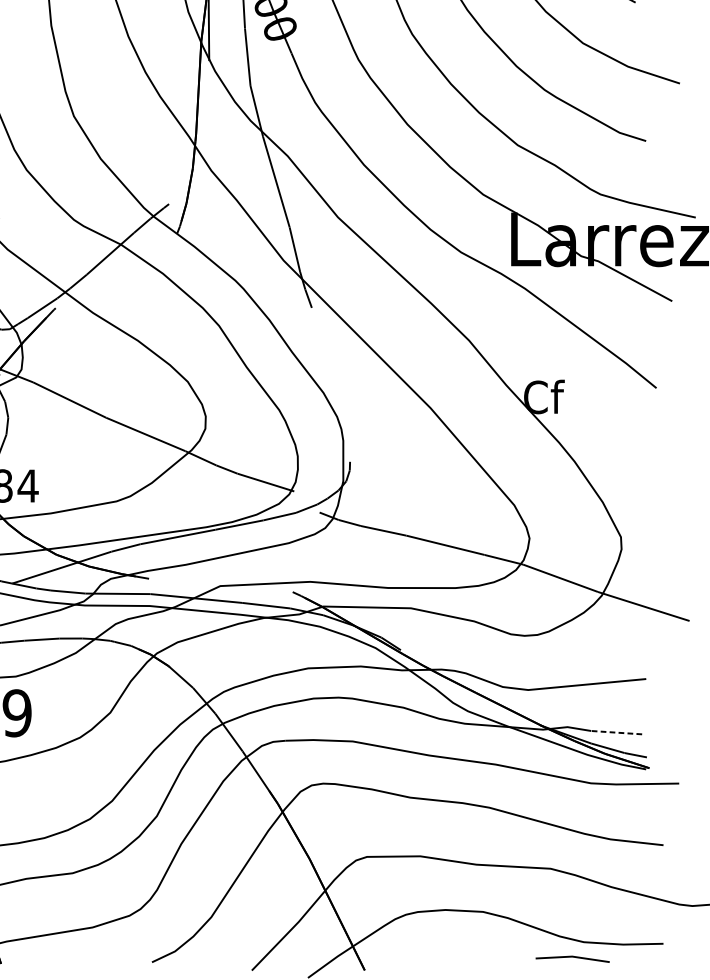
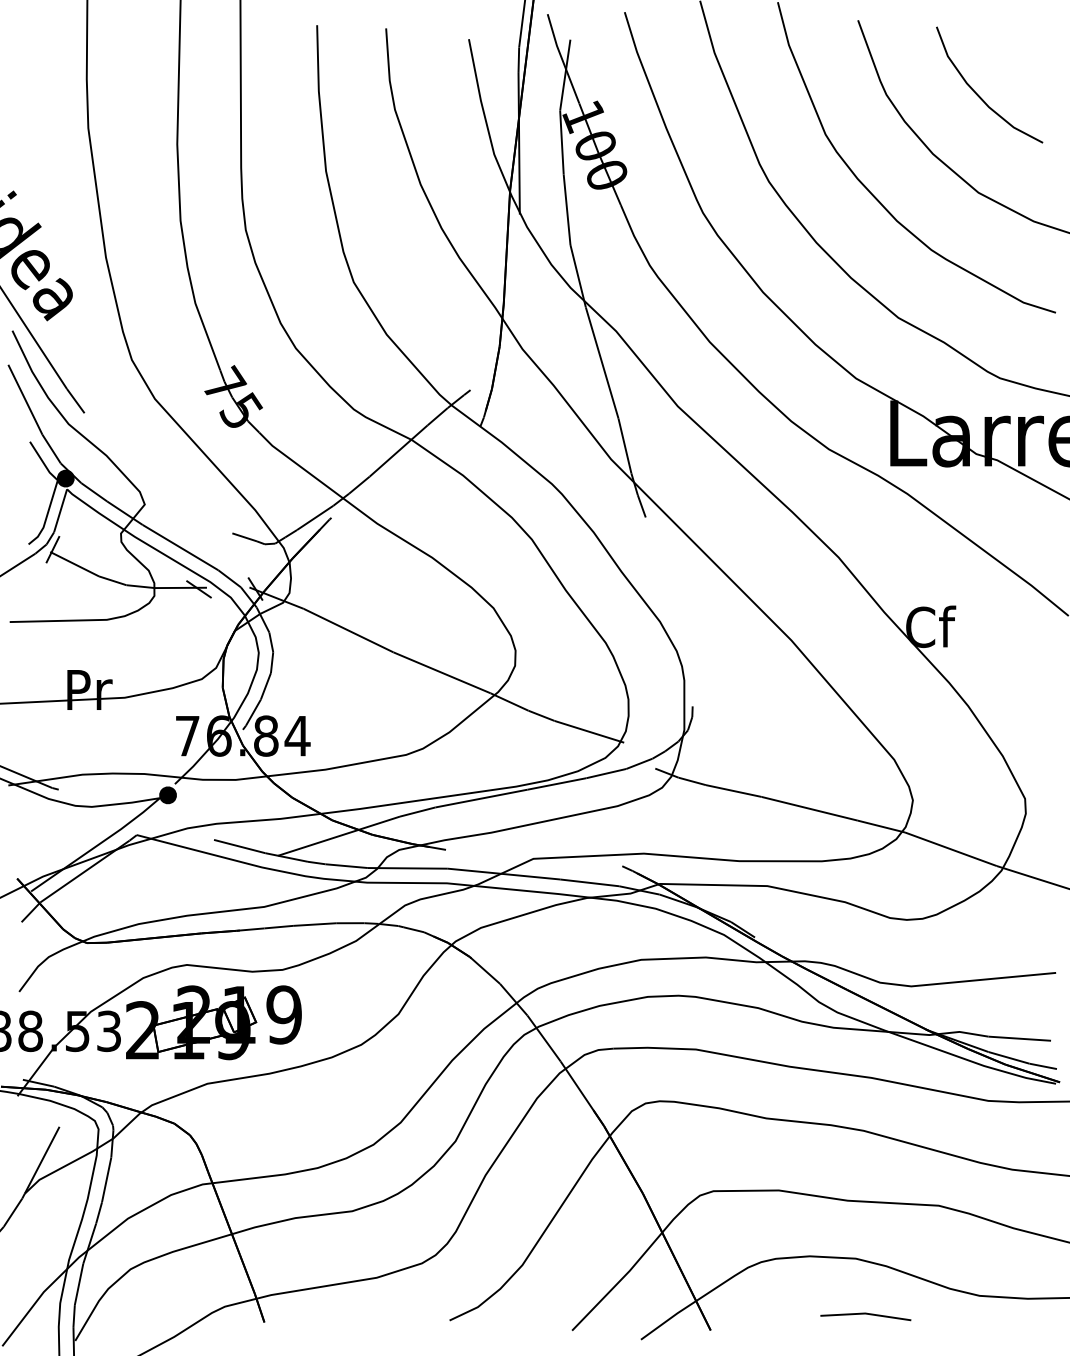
line: (616, 732) -> (1019, 1038), dashed -> solid
line: (572, 957) -> (865, 1314), moved

